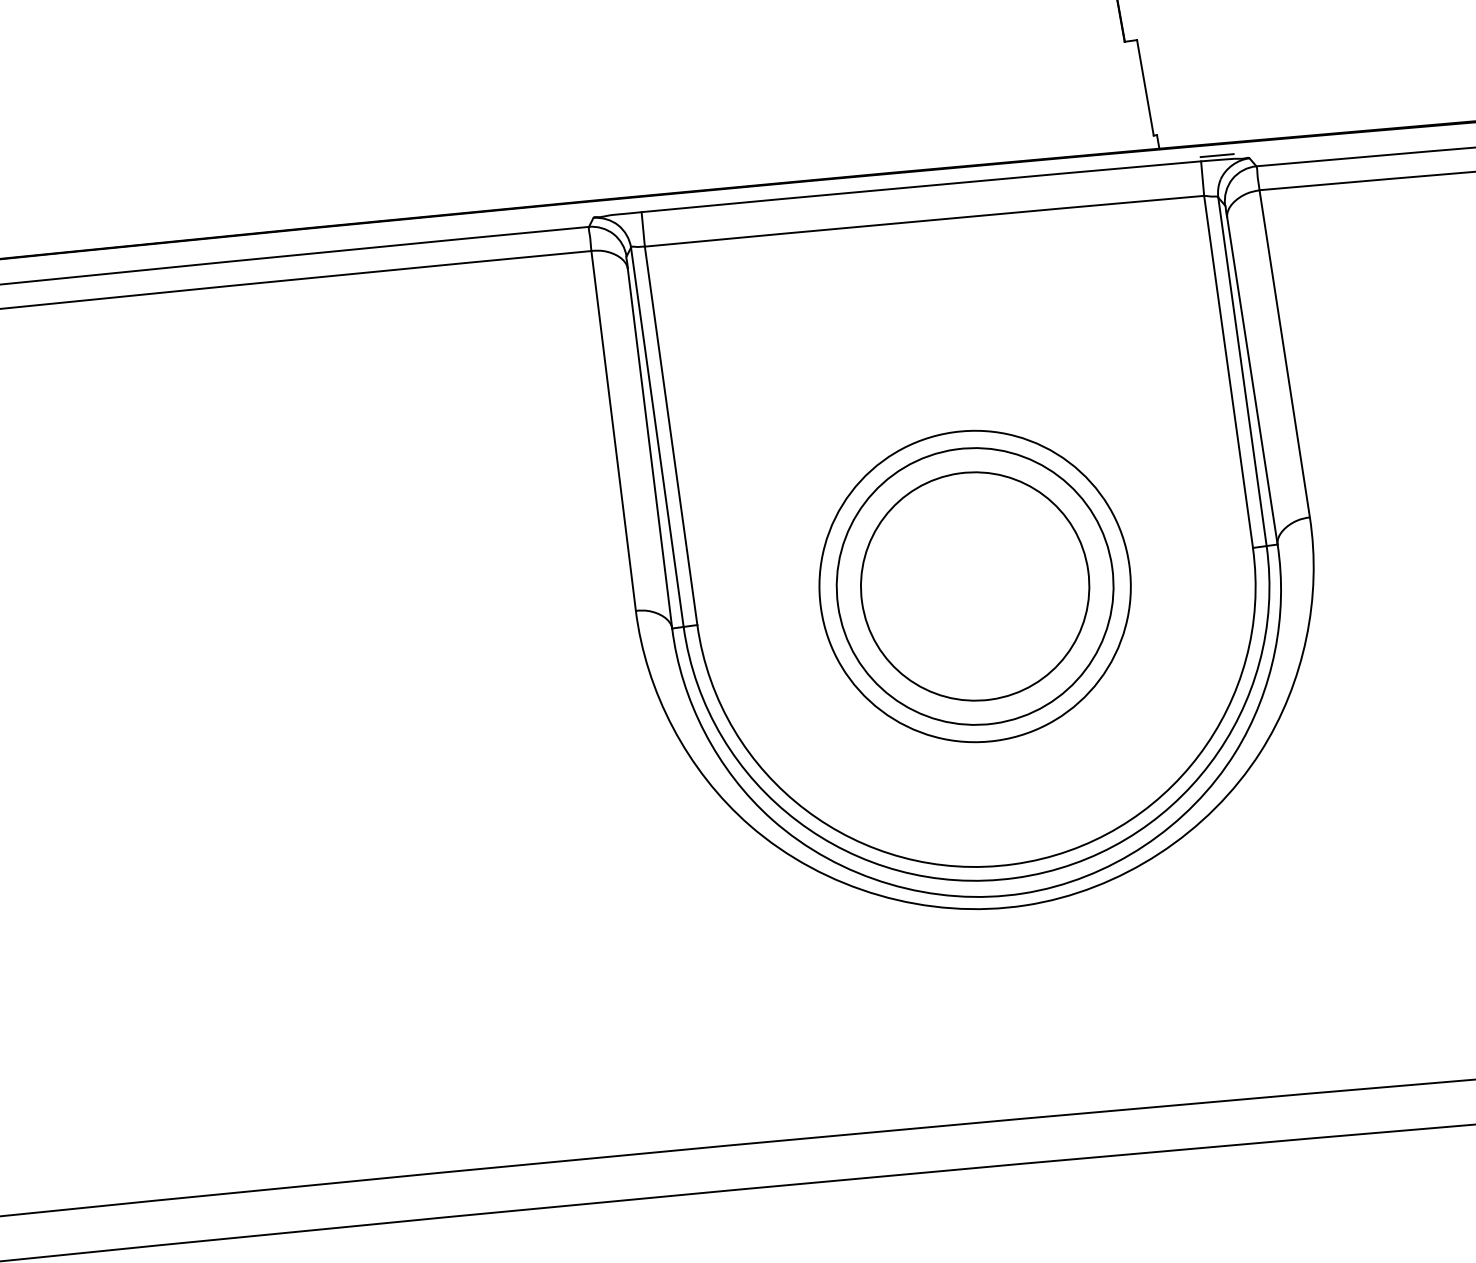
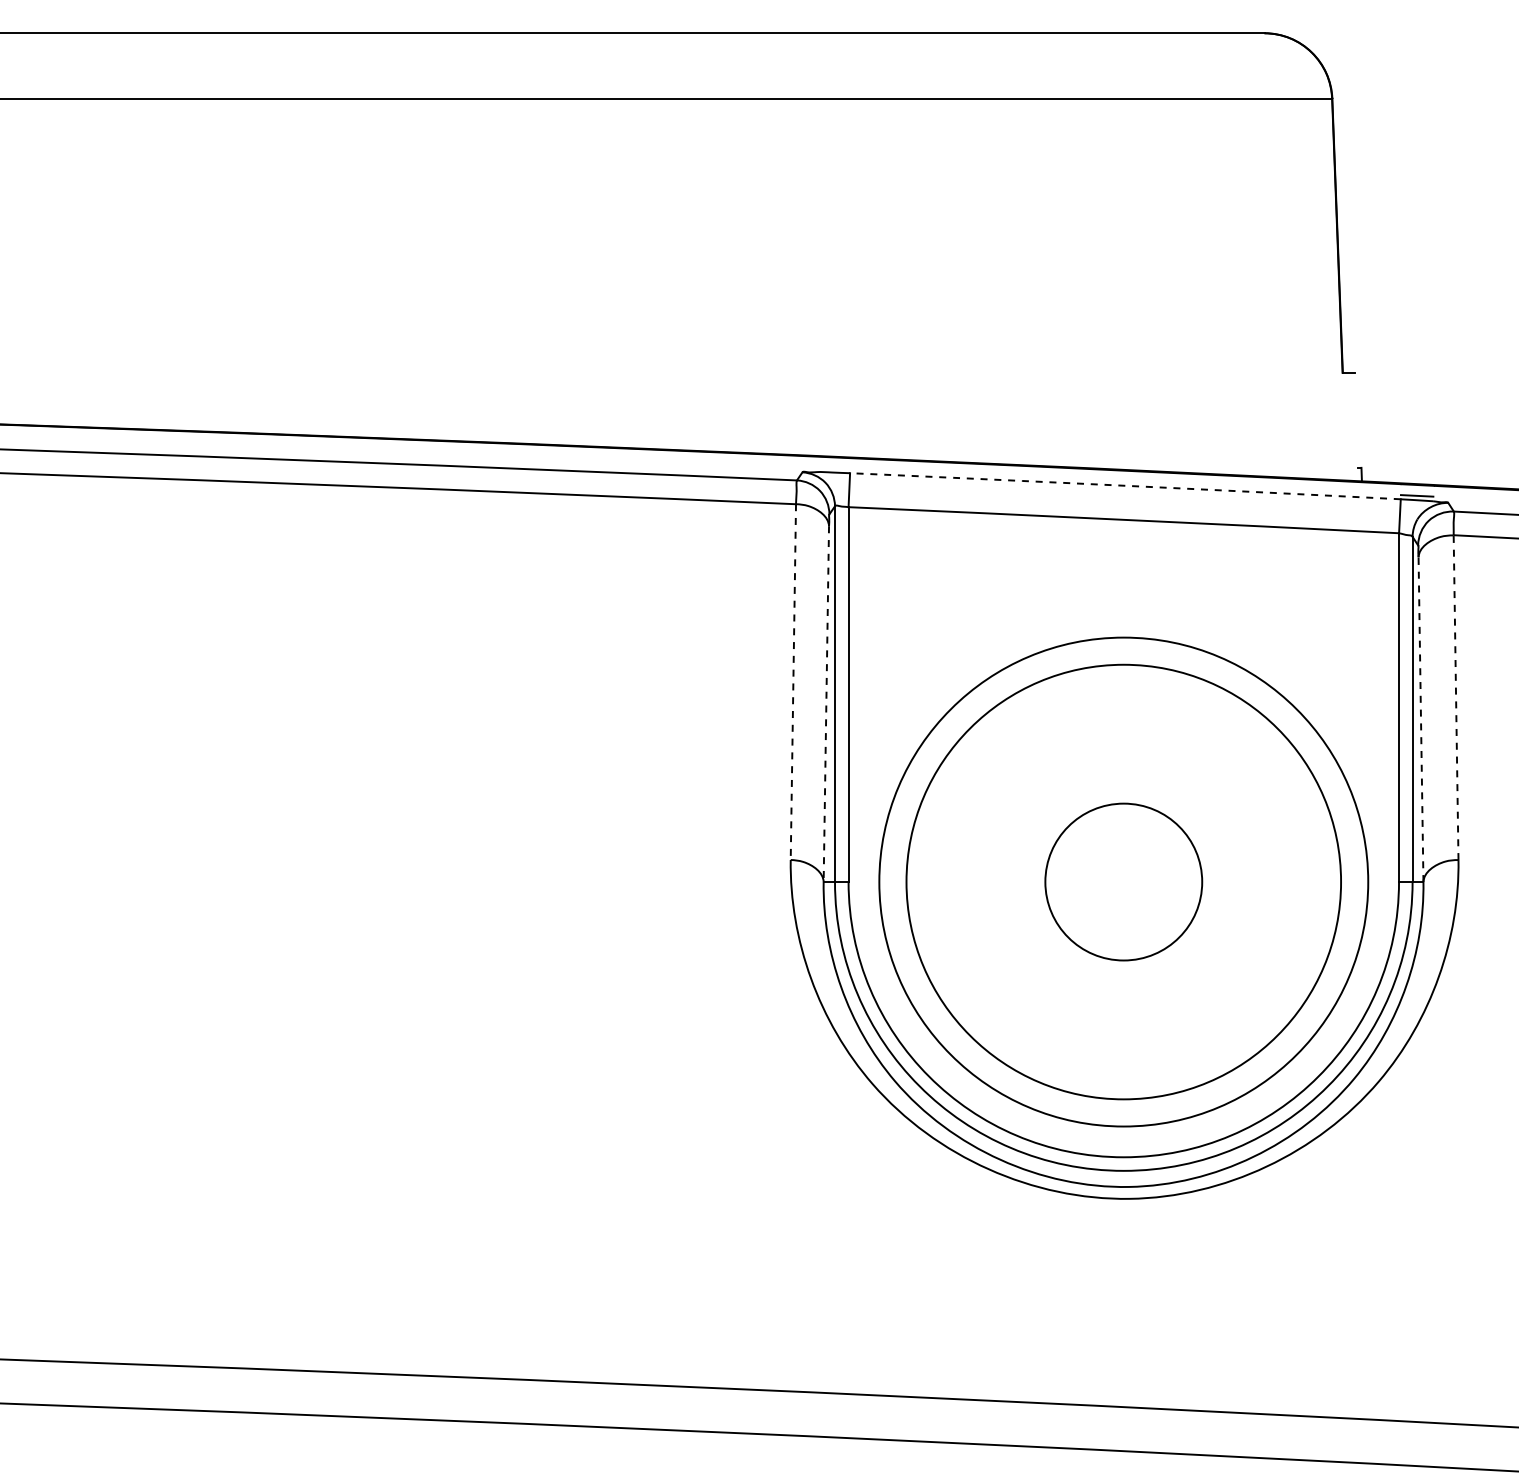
line: (1145, 87) -> (1356, 419), removed
arc: (921, 185) -> (1125, 485), solid -> dashed
line: (1285, 353) -> (1456, 697), solid -> dashed
line: (1252, 380) -> (1421, 719), solid -> dashed
line: (613, 431) -> (793, 682), solid -> dashed
line: (650, 448) -> (826, 704), solid -> dashed
circle: (974, 585) -> (1123, 881), size x1.6
circle: (974, 585) -> (1123, 881), size x1.6
circle: (974, 586) -> (1123, 882), size x0.7

